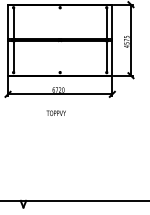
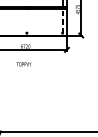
line: (106, 55) -> (62, 20), solid -> dashed

